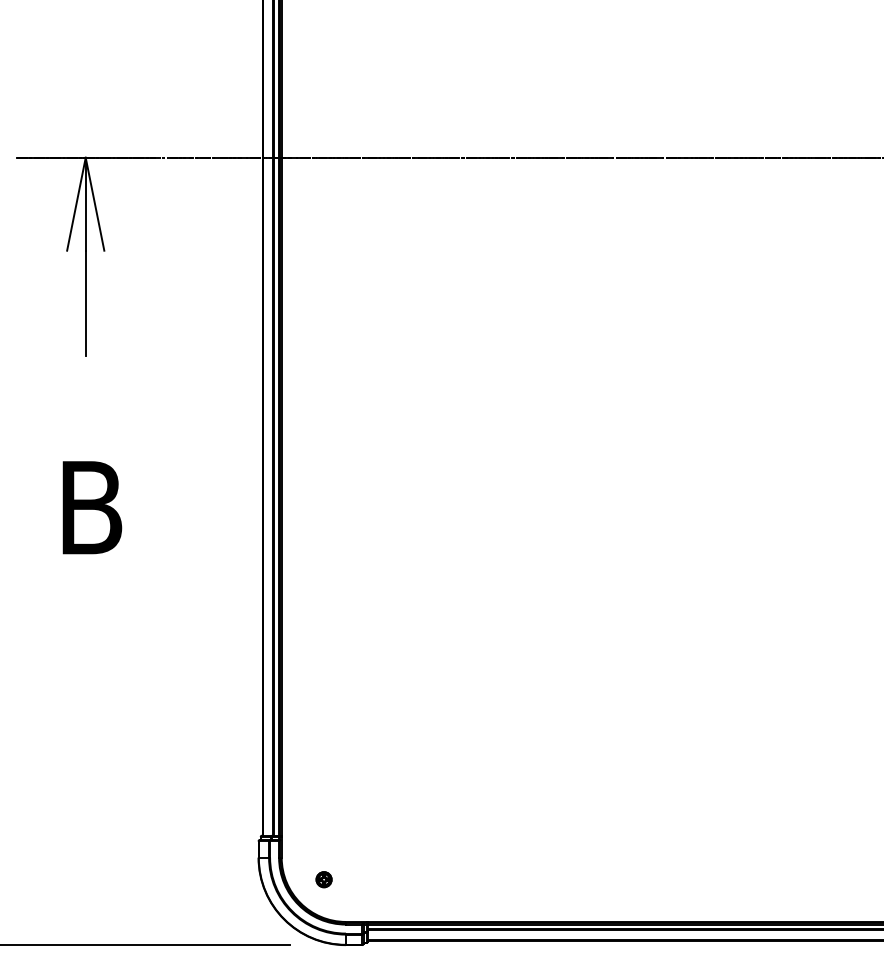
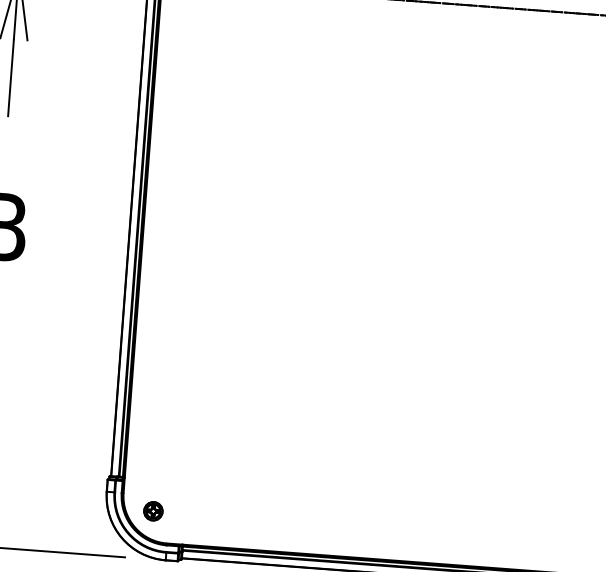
part: (323, 879) -> (152, 511), size x1.67

